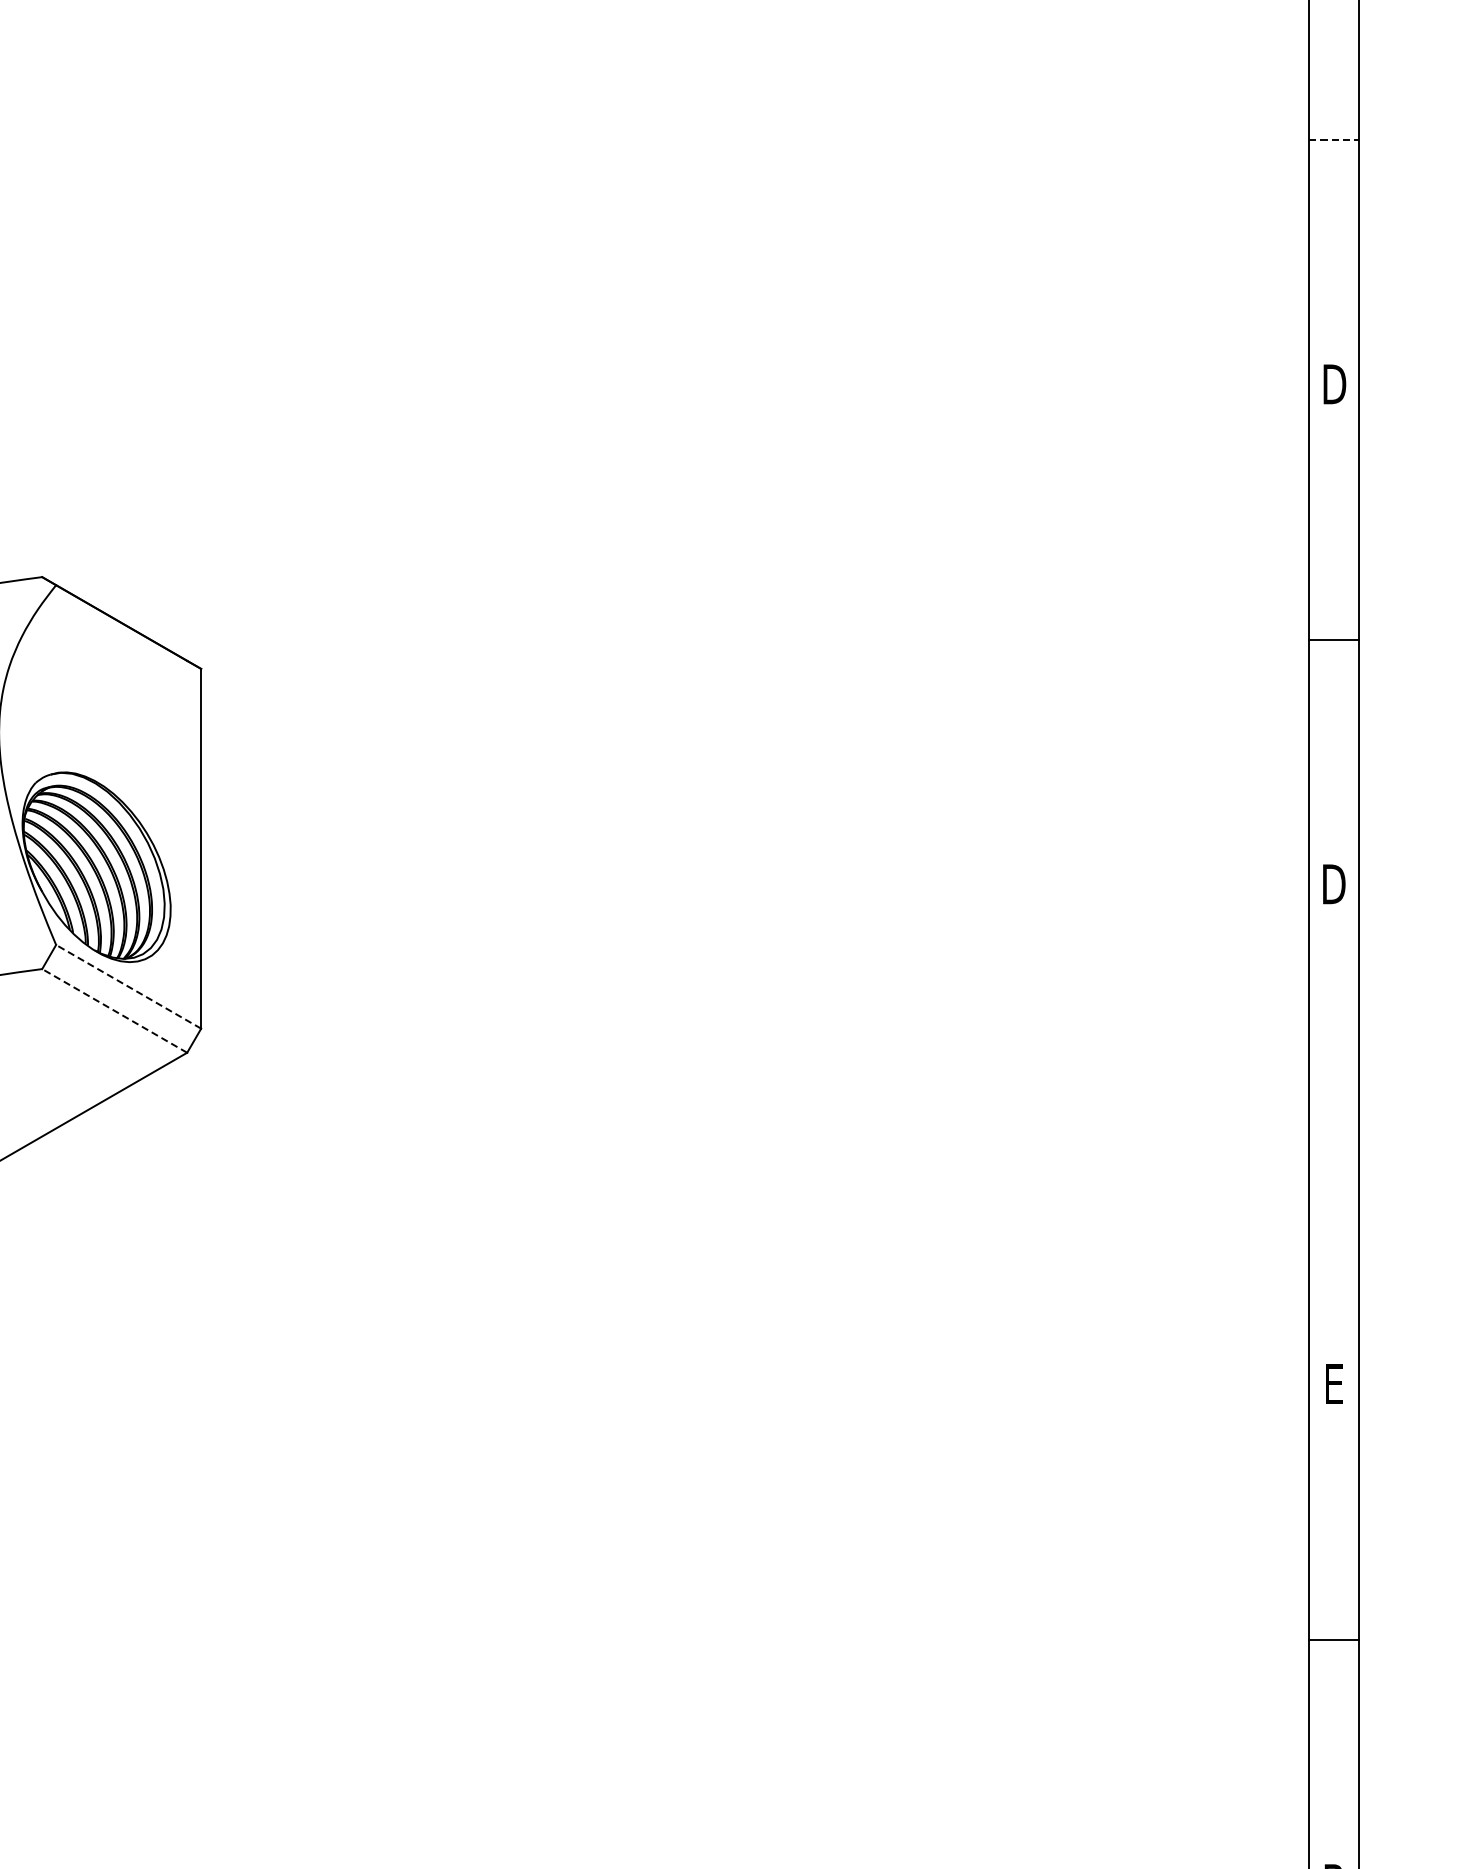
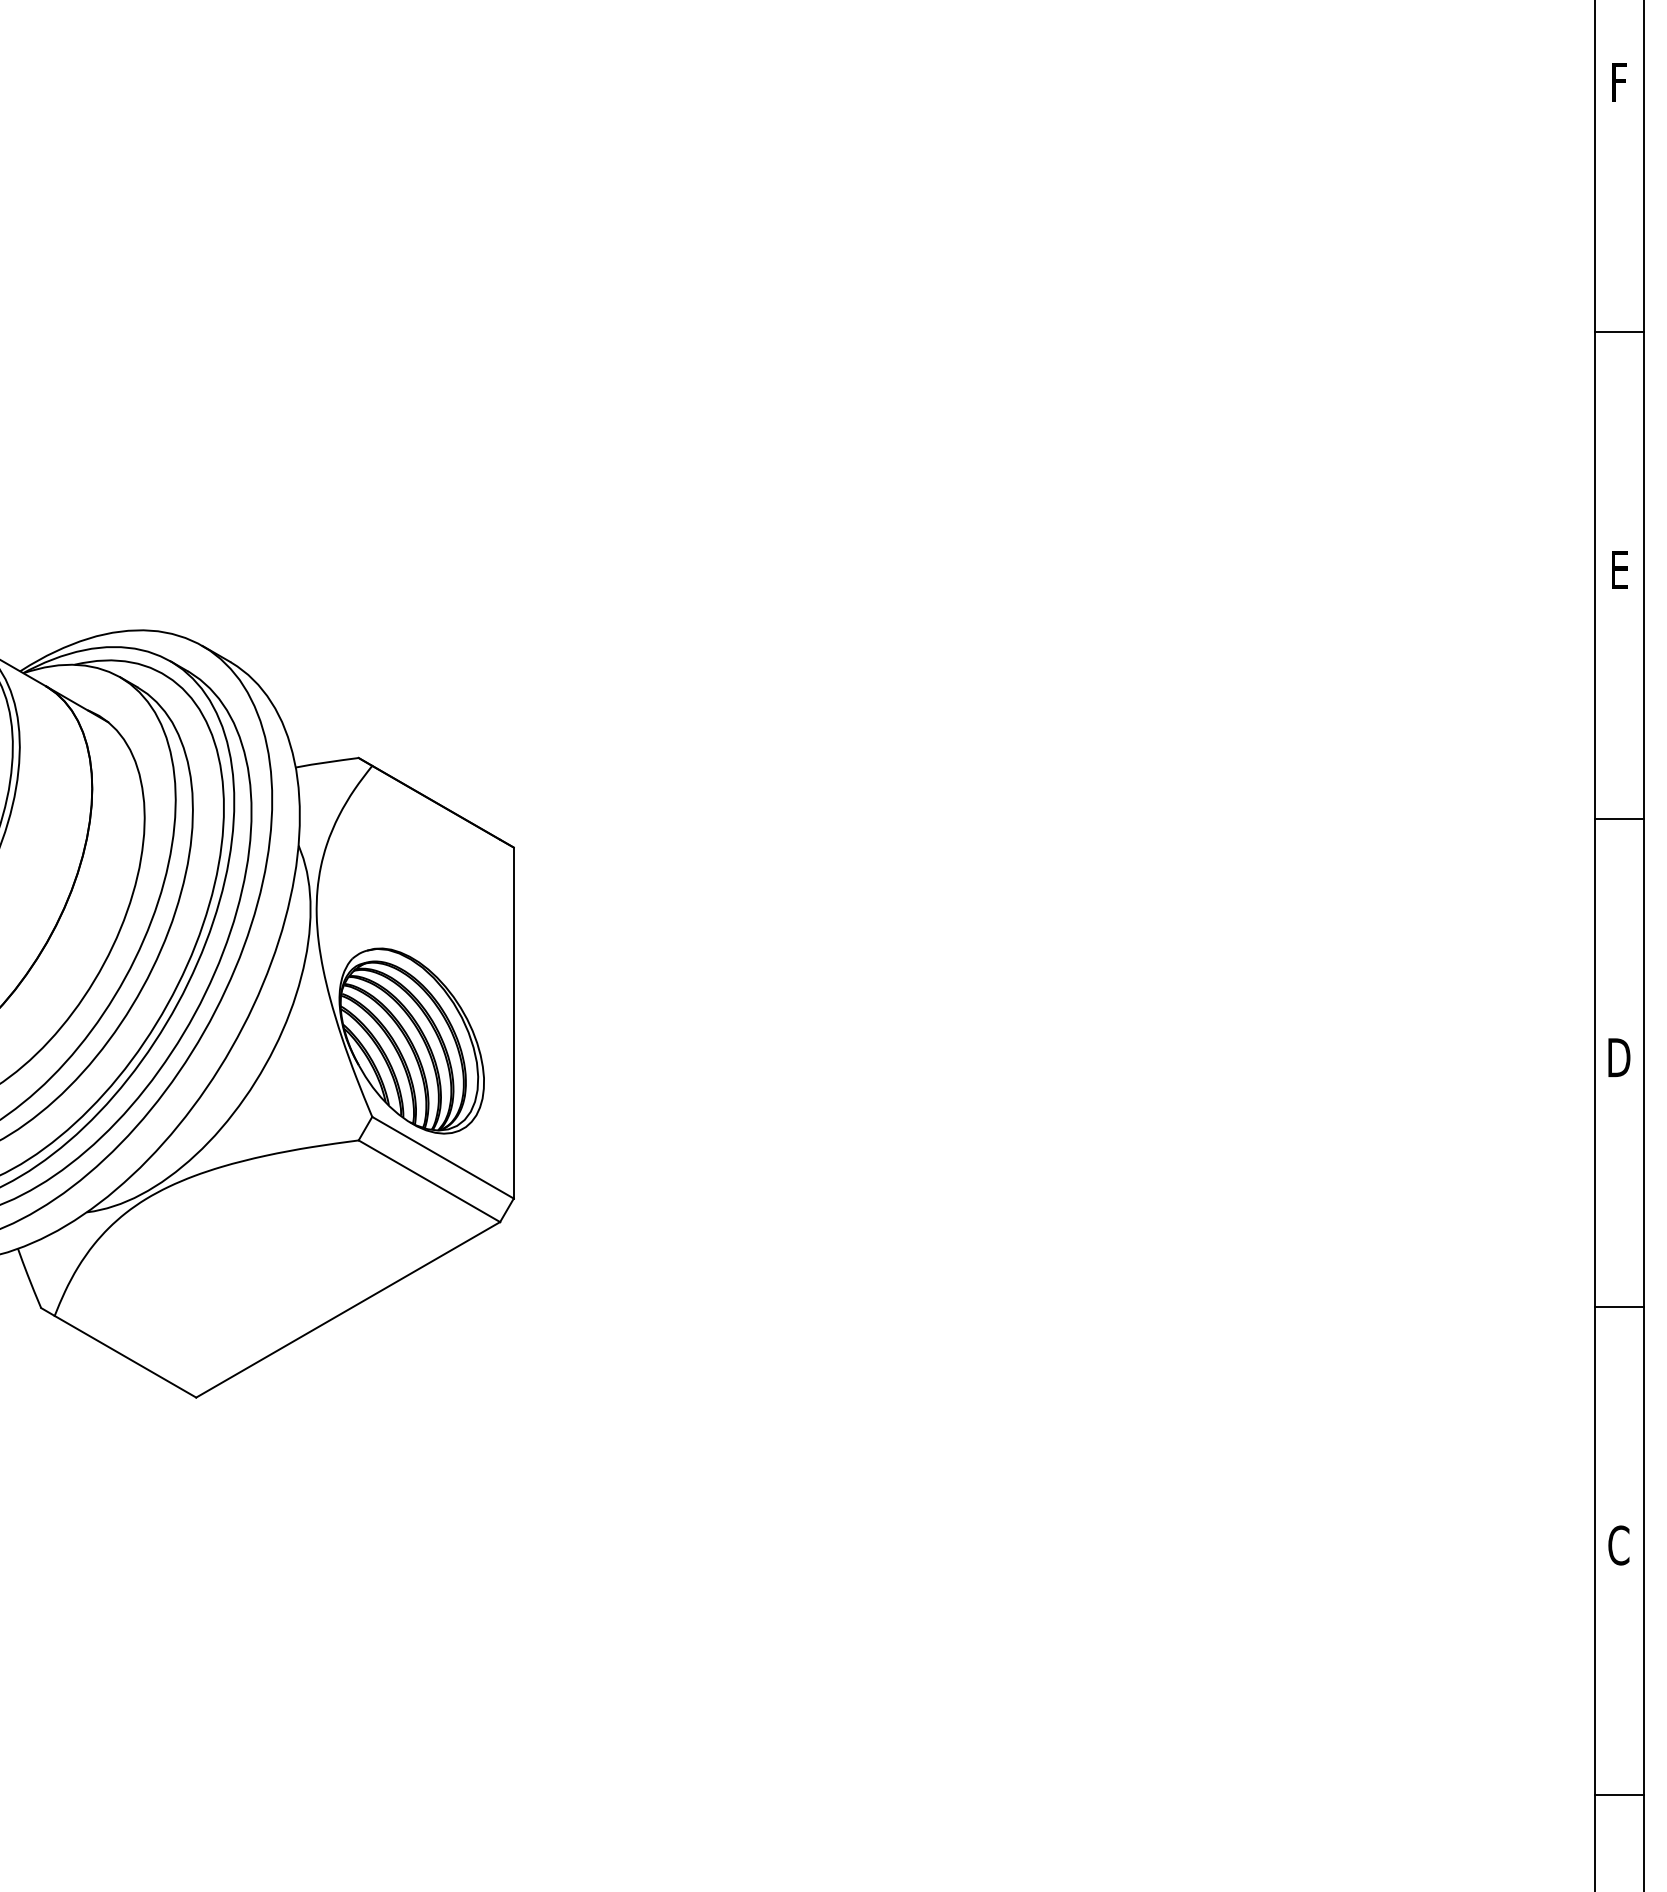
line: (1334, 140) -> (1619, 331), dashed -> solid
text: (1334, 383) -> (1619, 569), D -> E
line: (129, 986) -> (443, 1157), dashed -> solid
line: (114, 1011) -> (429, 1181), dashed -> solid
line: (1333, 1140) -> (1618, 1307), added
text: (1333, 1384) -> (1618, 1545), E -> C

